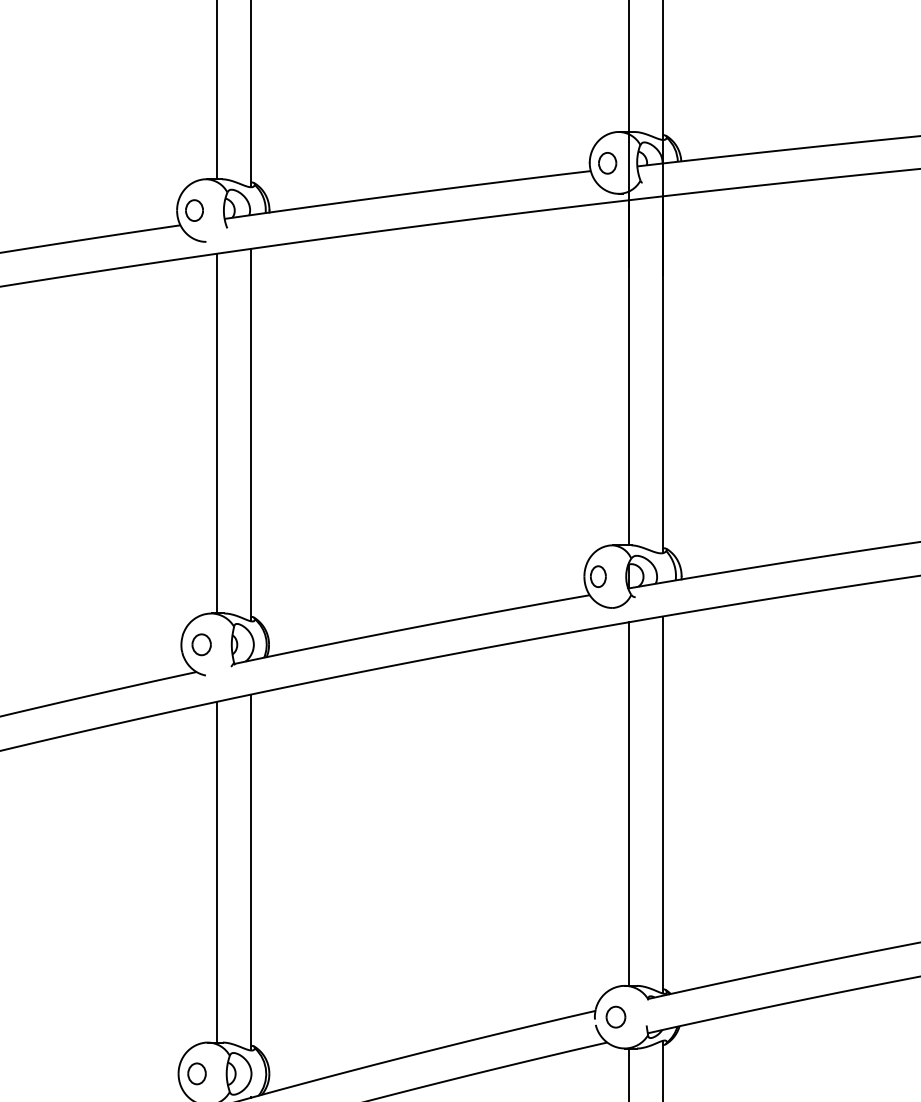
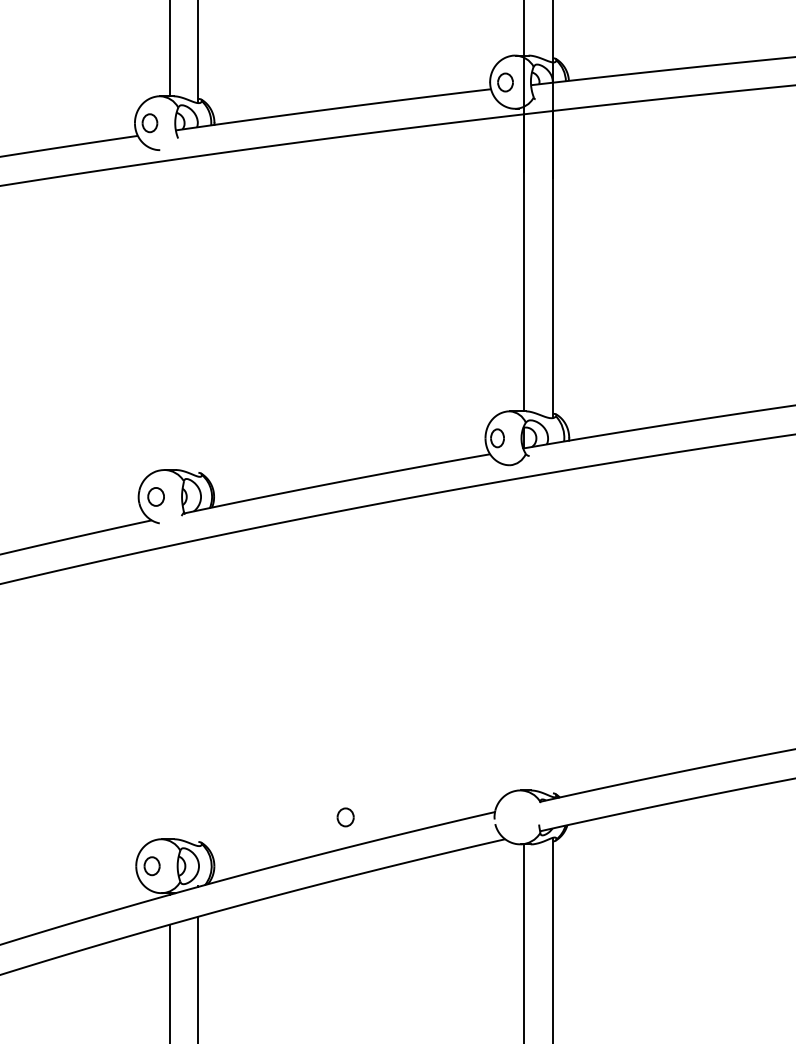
line: (217, 432) -> (169, 314), removed
line: (250, 435) -> (198, 316), removed
line: (629, 803) -> (524, 633), removed
line: (662, 804) -> (552, 634), removed
line: (217, 872) -> (169, 692), removed
line: (250, 872) -> (198, 692), removed
part: (615, 1017) -> (345, 817), moved

